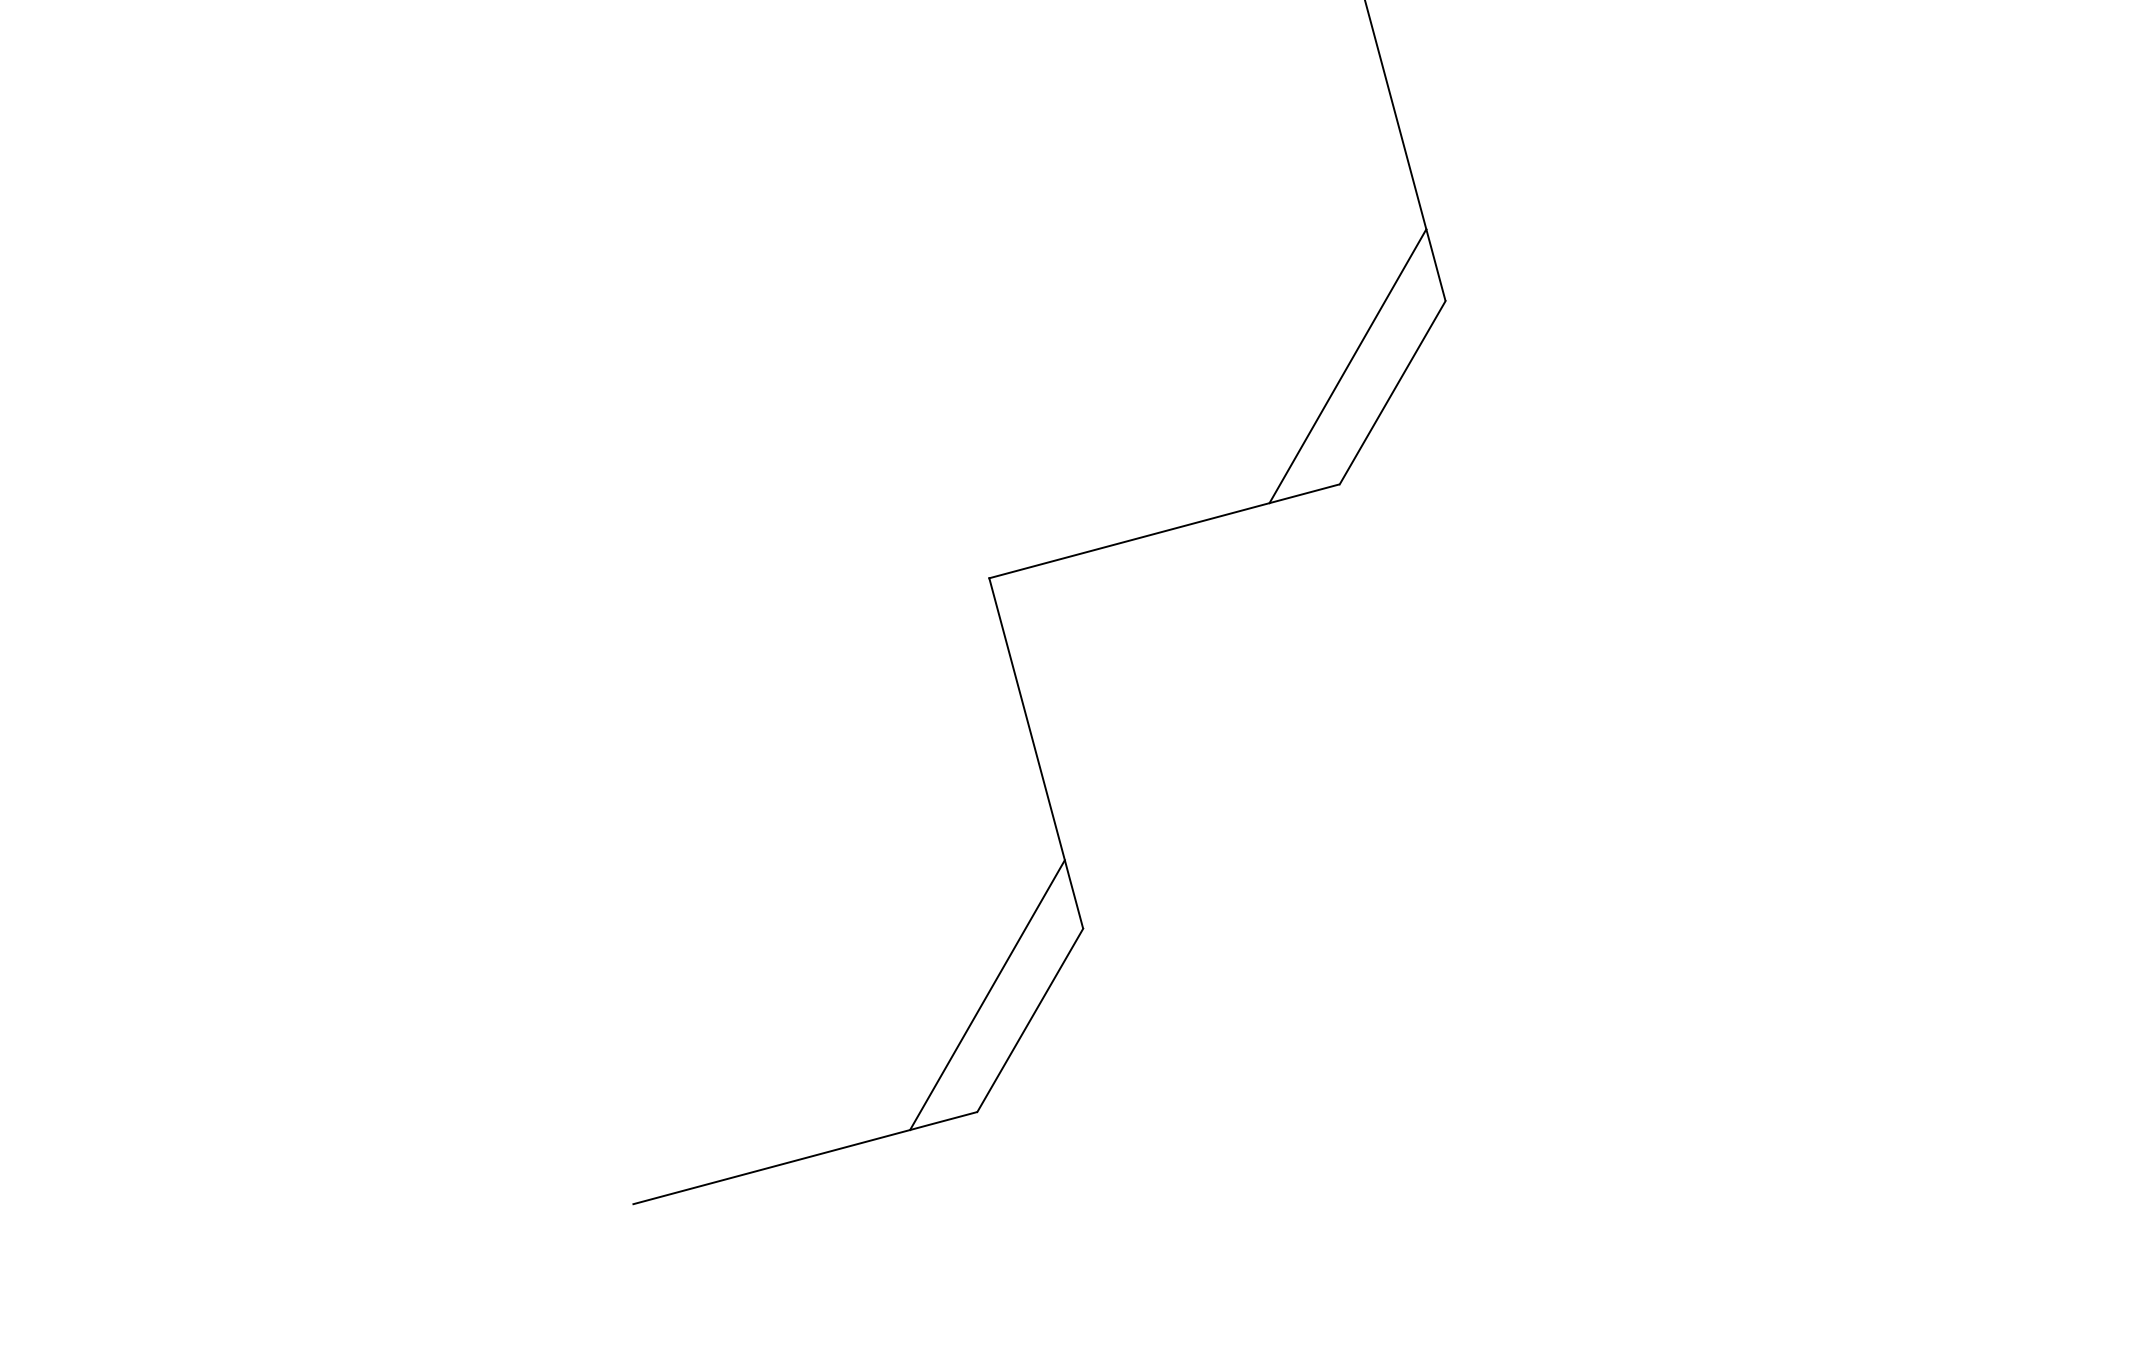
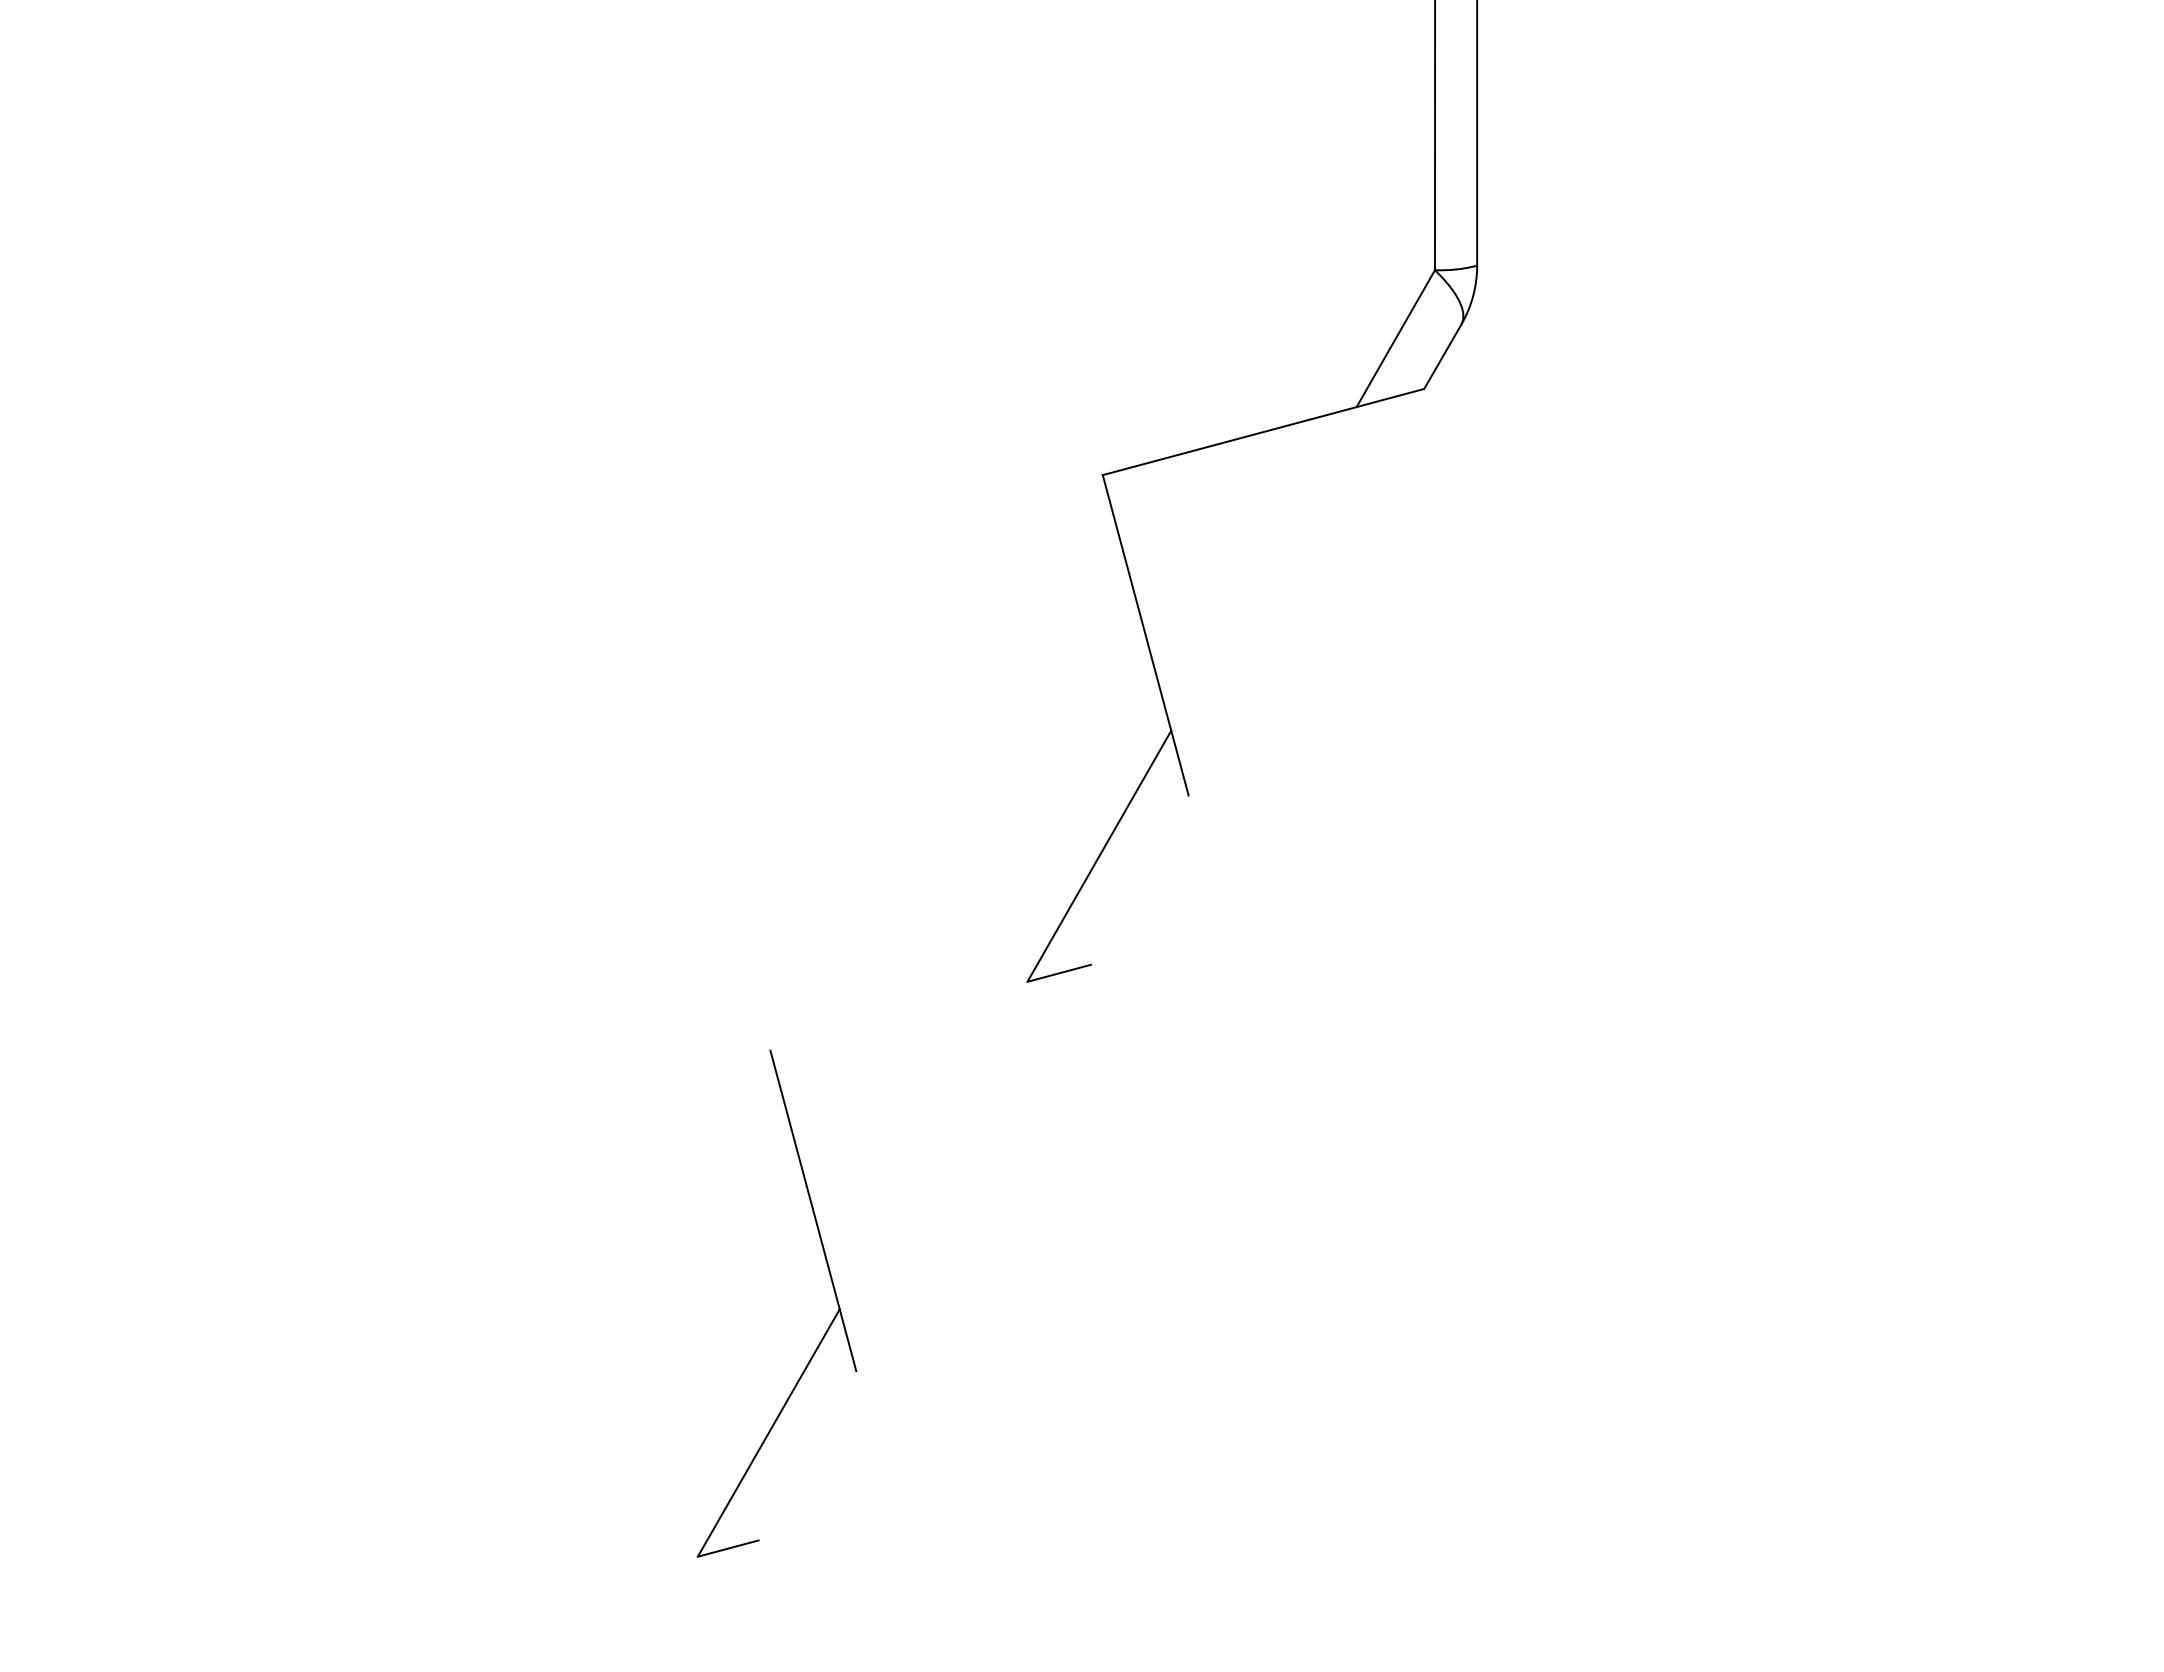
line: (1391, 392) -> (1139, 880), removed
line: (1128, 539) -> (898, 1015), removed
line: (1029, 1020) -> (807, 1456), removed
line: (771, 1166) -> (570, 1590), removed

